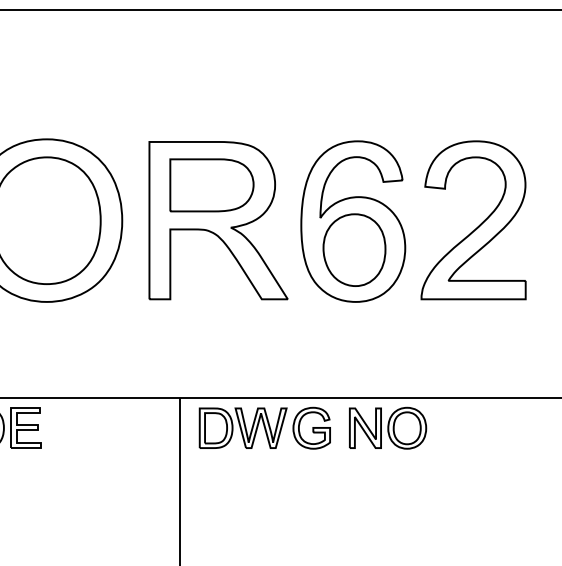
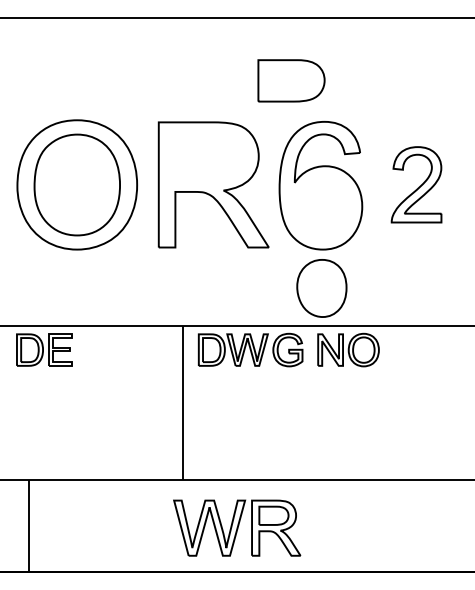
part: (211, 184) -> (291, 80), moved
part: (473, 220) -> (416, 184), size x0.6
part: (354, 250) -> (321, 288), moved

